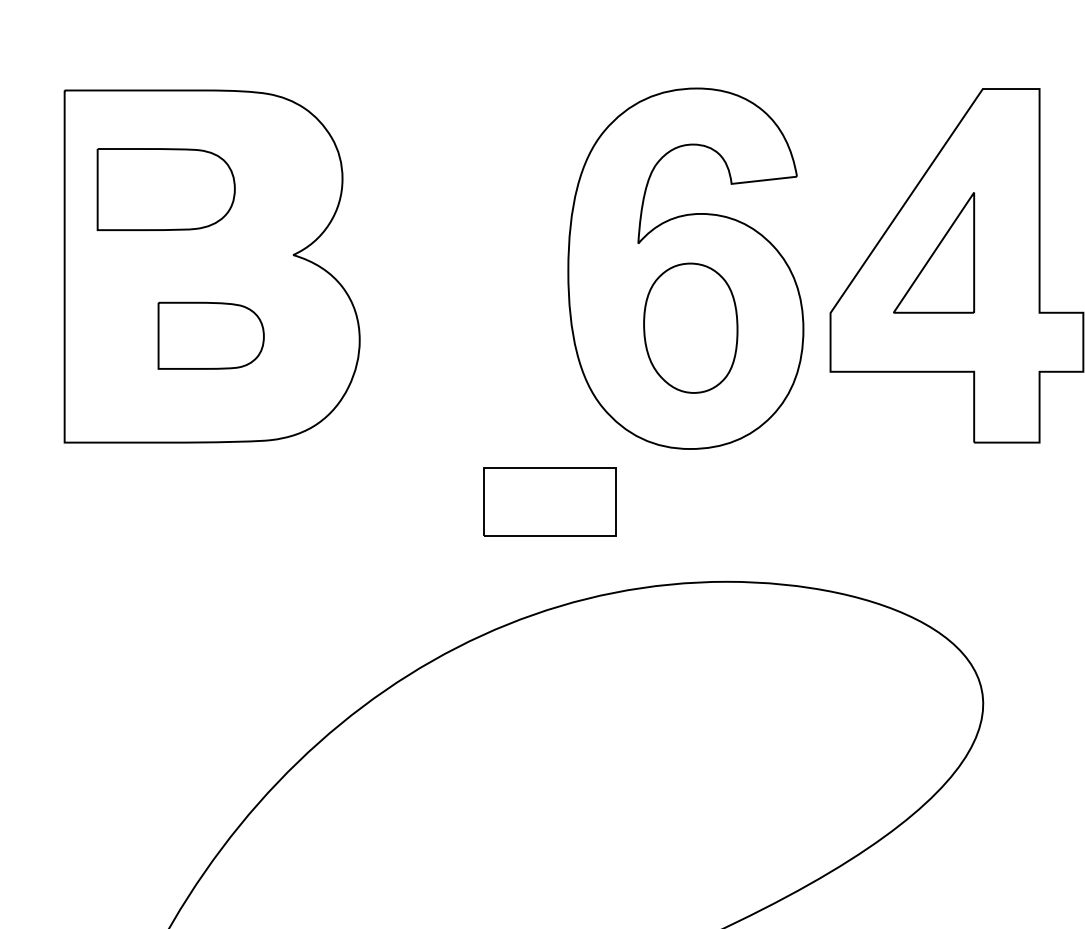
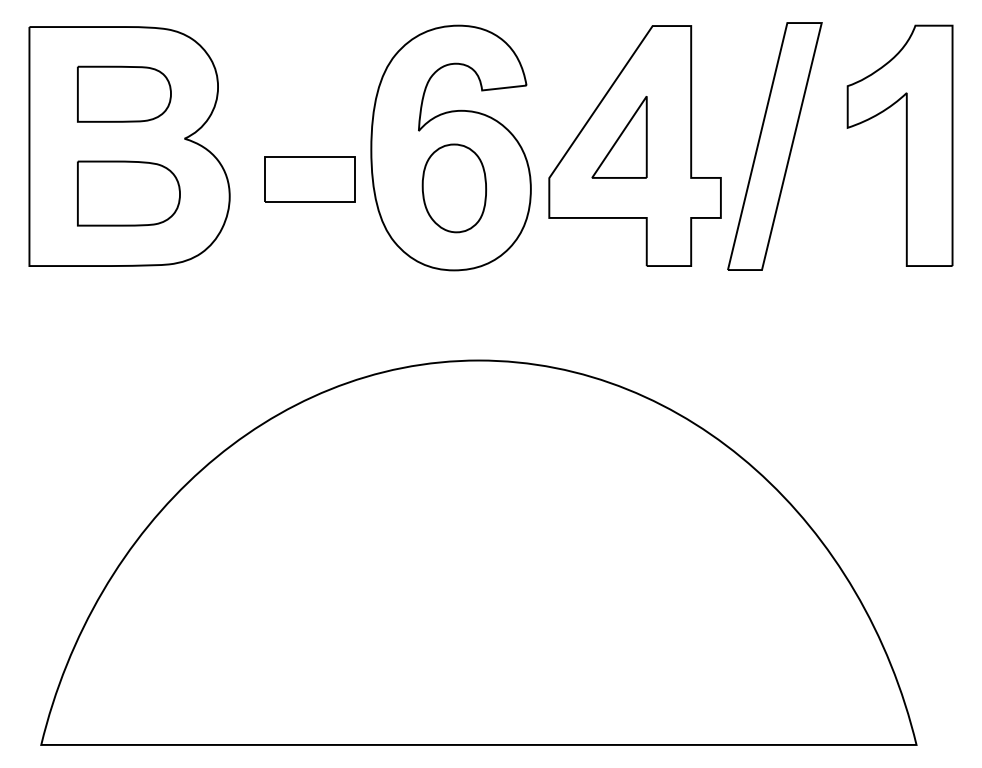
part: (166, 188) -> (124, 93), moved
part: (210, 335) -> (128, 193), size x1.43
part: (549, 502) -> (309, 179), moved

